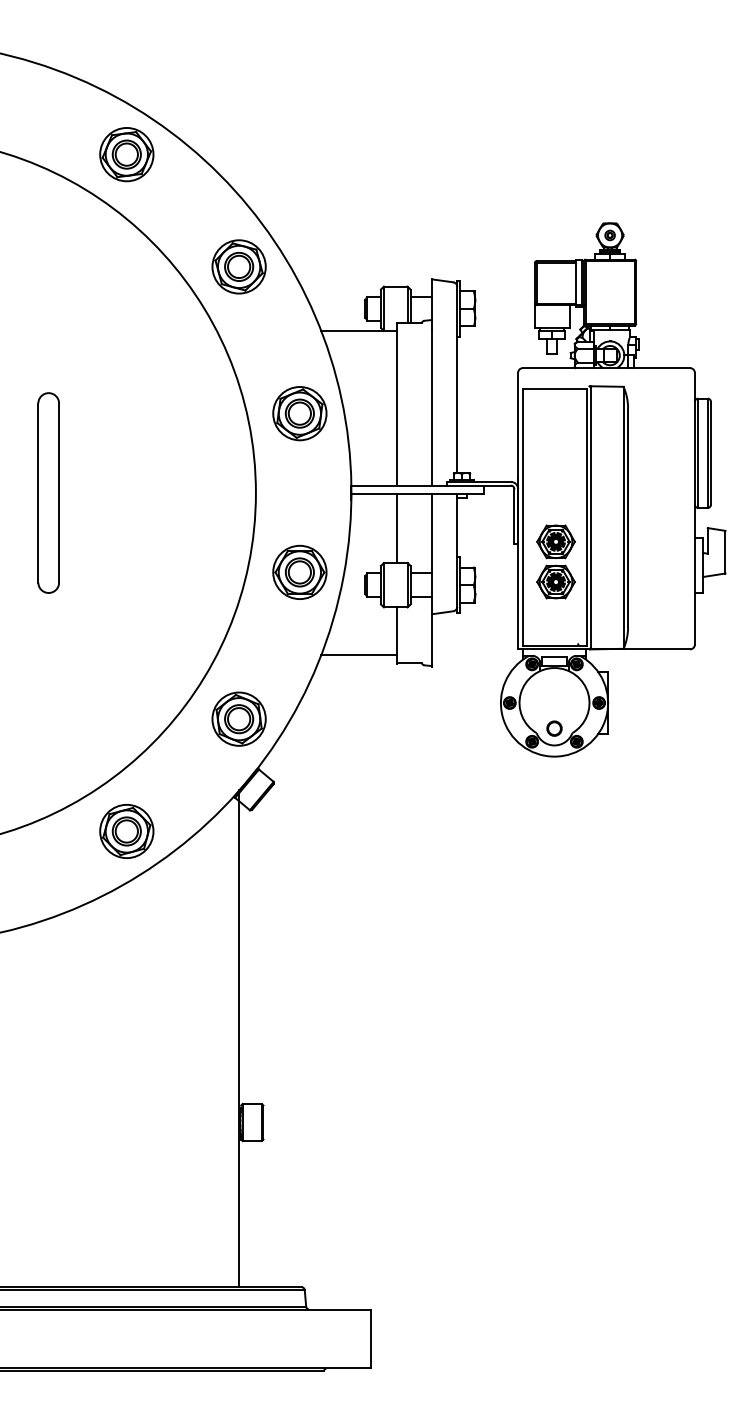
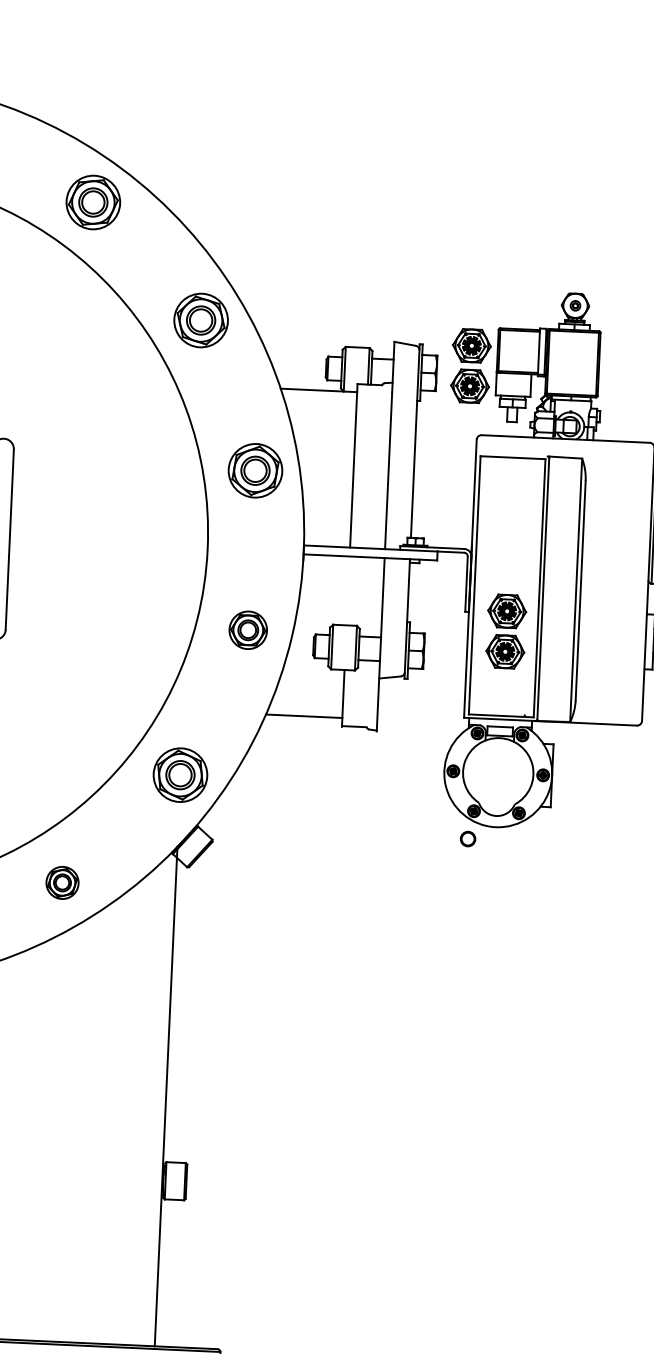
part: (508, 299) -> (470, 365), added
line: (397, 528) -> (348, 590), removed
part: (299, 571) -> (247, 629), size x0.7
circle: (554, 728) -> (468, 838), moved
part: (126, 831) -> (62, 882), size x0.6

